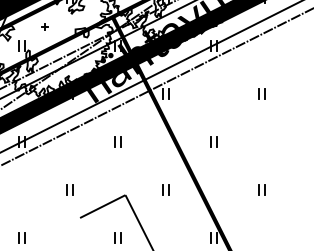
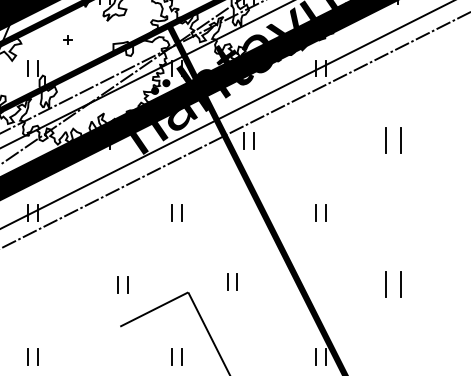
part: (261, 93) -> (392, 140), size x1.6
part: (69, 189) -> (122, 283), moved
part: (165, 189) -> (231, 280), moved
part: (261, 189) -> (392, 283), size x1.6

